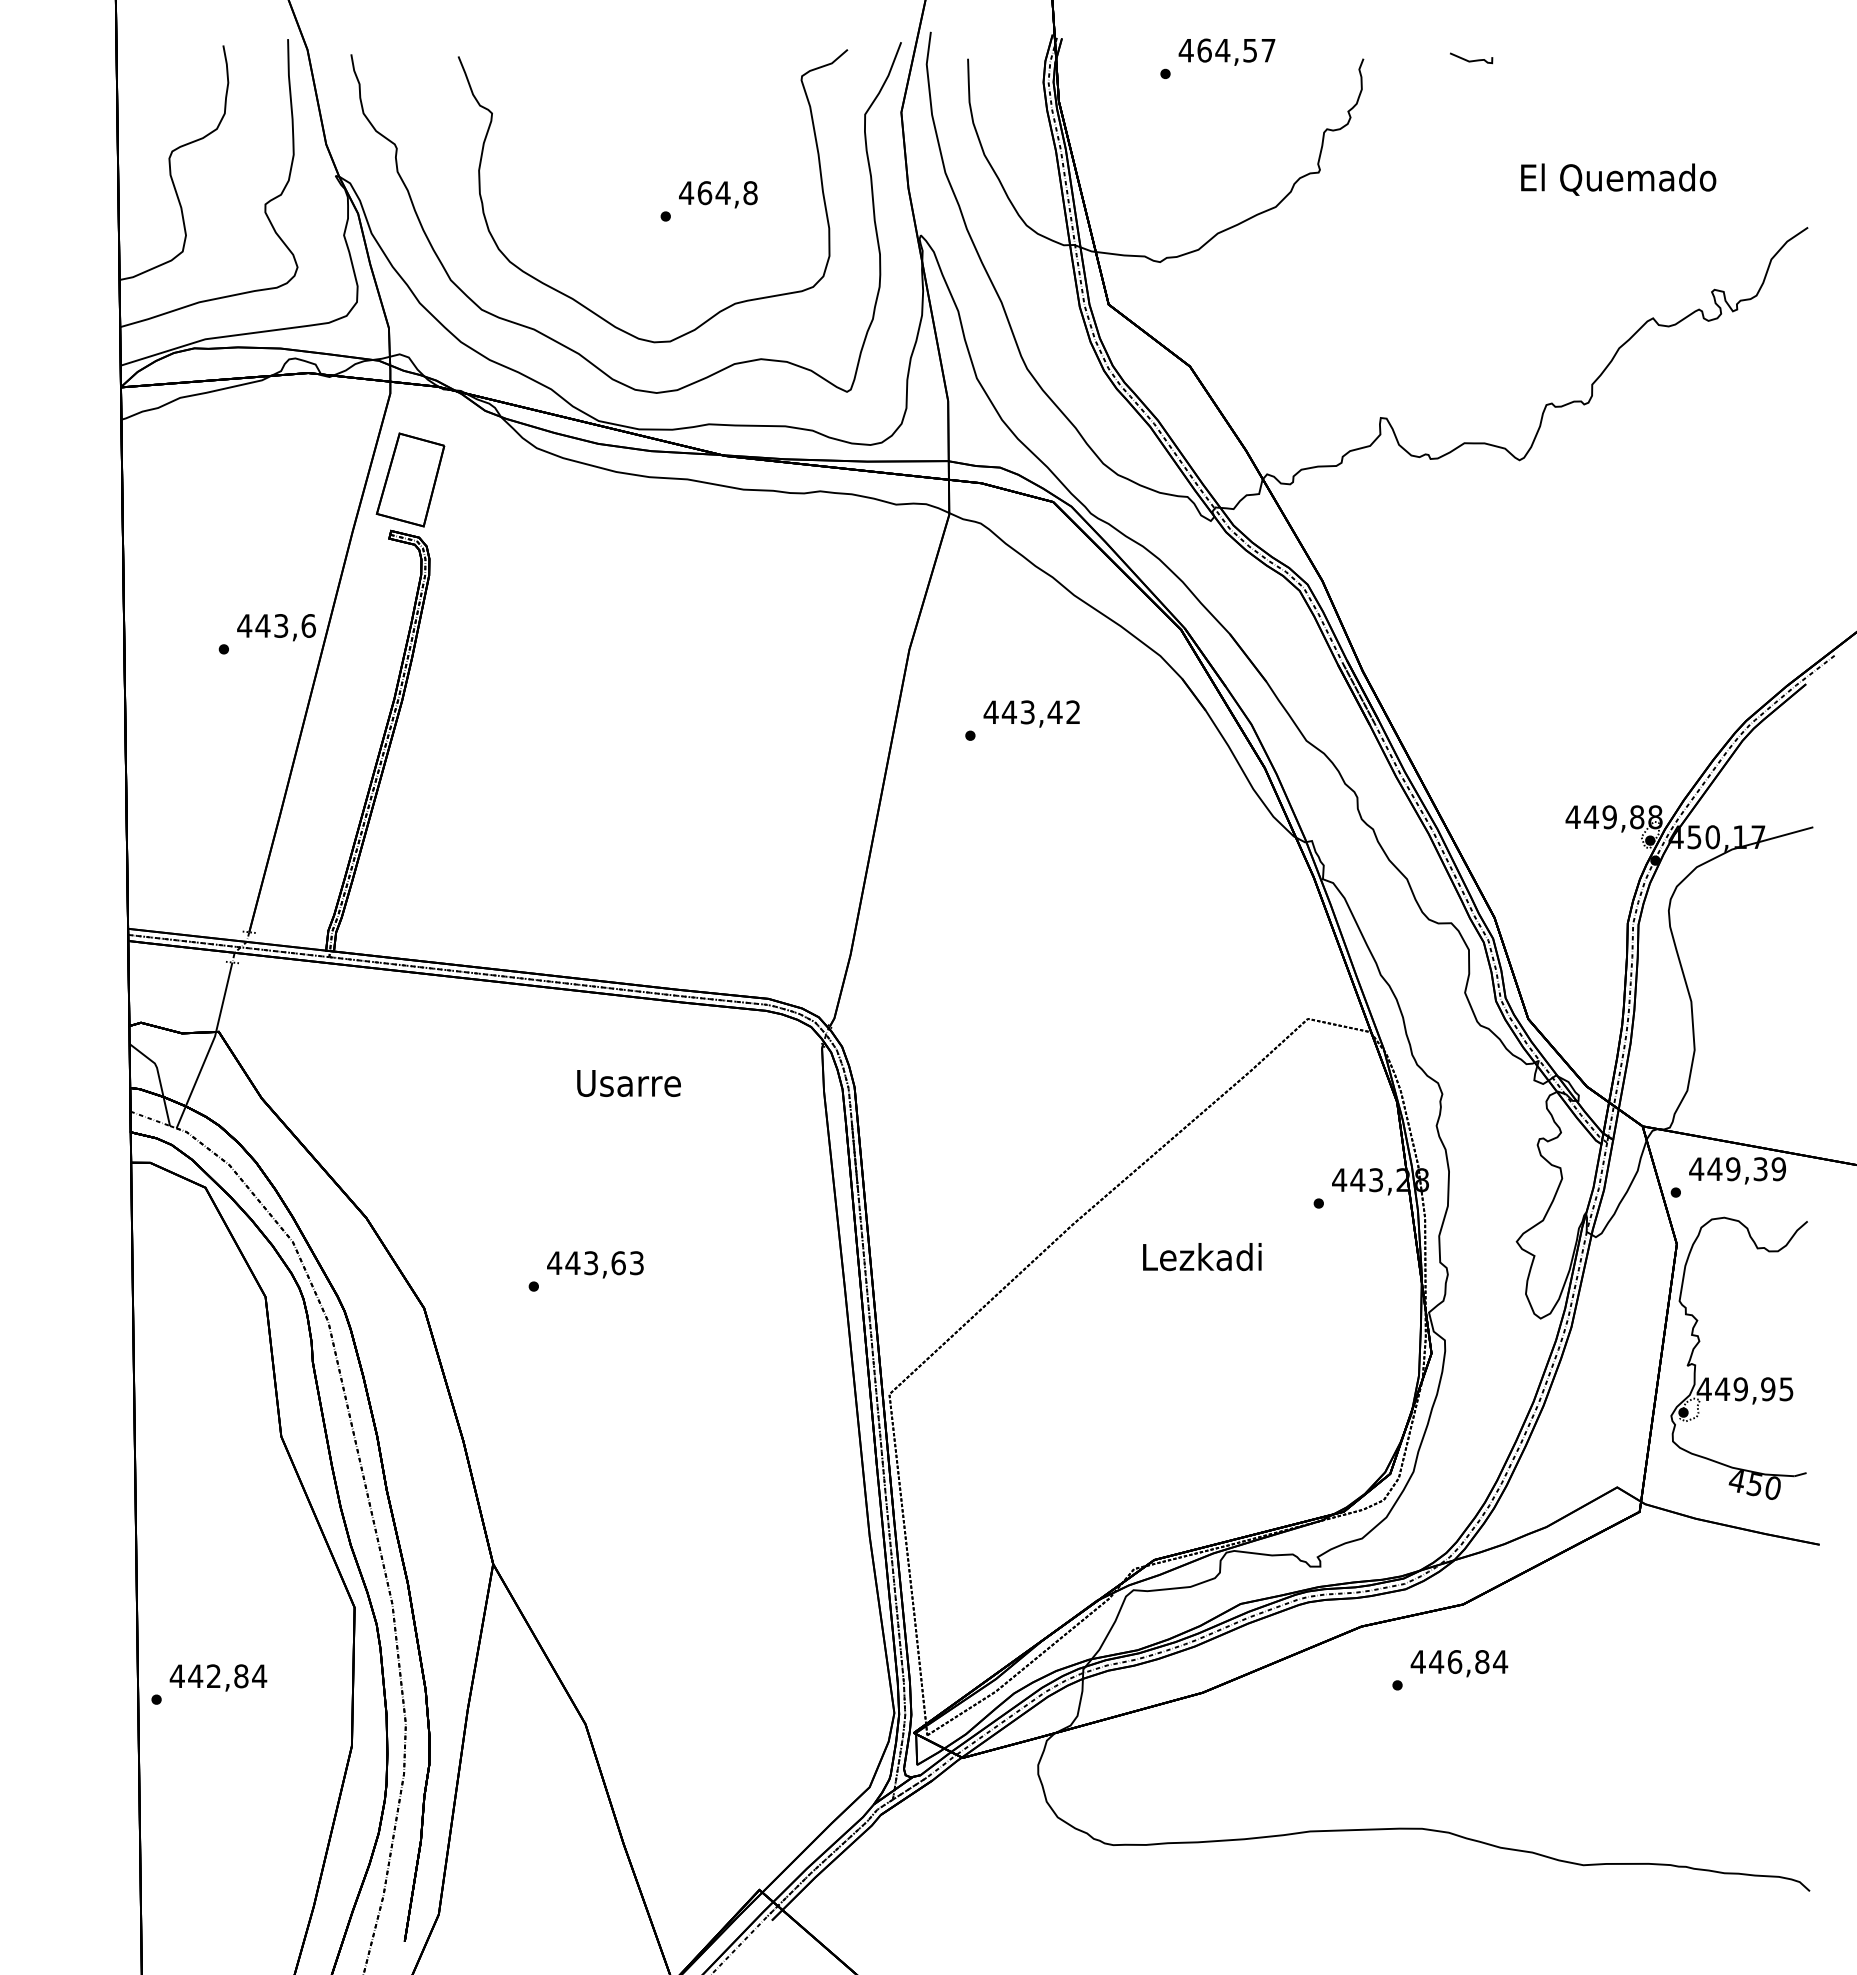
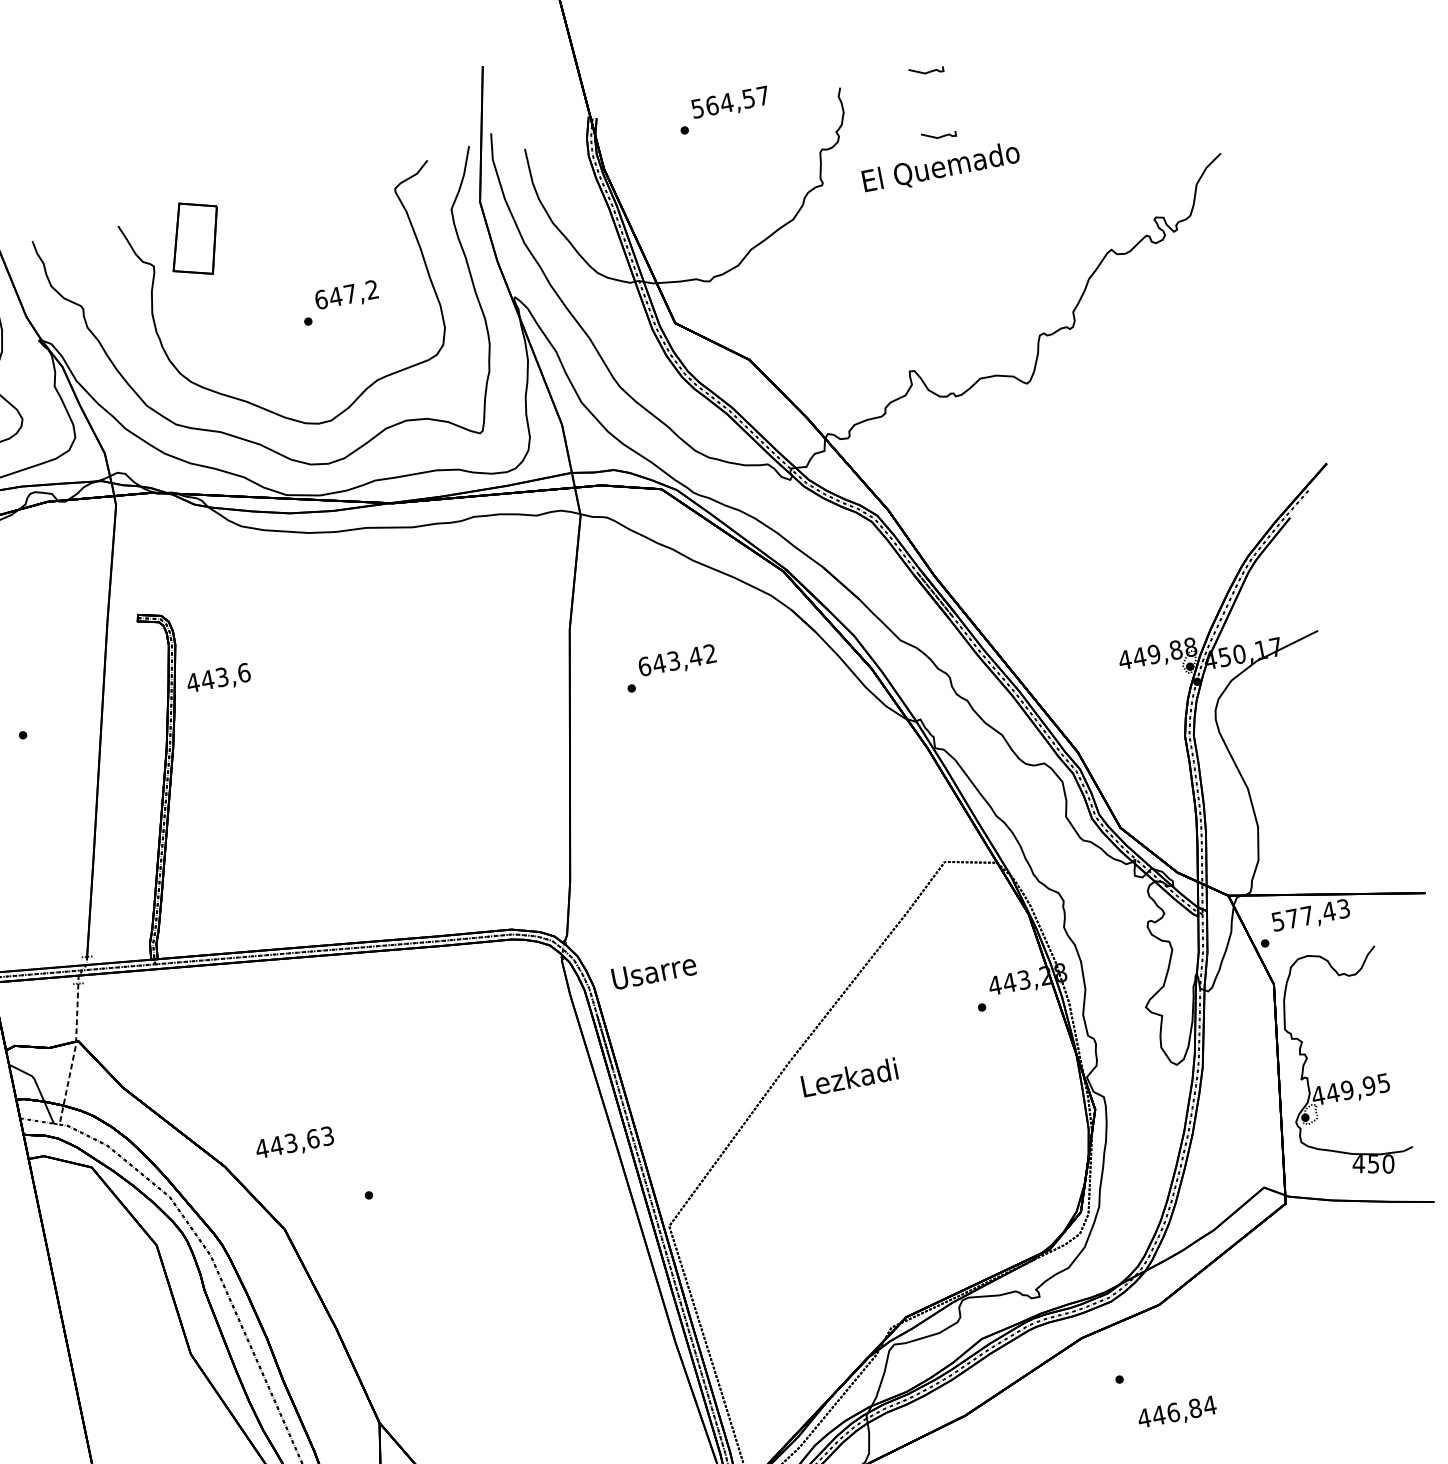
text: (1185, 50) -> (697, 108), 464,57 -> 564,57
curve: (1471, 141) -> (939, 136), added
text: (1618, 179) -> (941, 167), moved
text: (718, 193) -> (346, 295), 464,8 -> 647,2
part: (410, 479) -> (195, 238), moved
text: (276, 627) -> (218, 679), moved
text: (990, 712) -> (644, 666), 443,42 -> 643,42
line: (210, 1047) -> (74, 1054), solid -> dashed
text: (628, 1083) -> (653, 971), moved
text: (1737, 1169) -> (1310, 915), 449,39 -> 577,43
text: (1202, 1257) -> (849, 1077), moved
text: (595, 1264) -> (294, 1143), moved
text: (1459, 1663) -> (1177, 1413), moved

